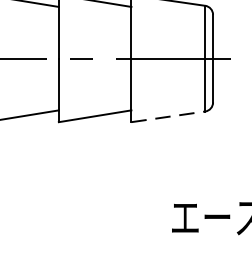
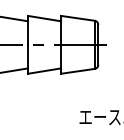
line: (167, 117) -> (77, 71), dashed -> solid

